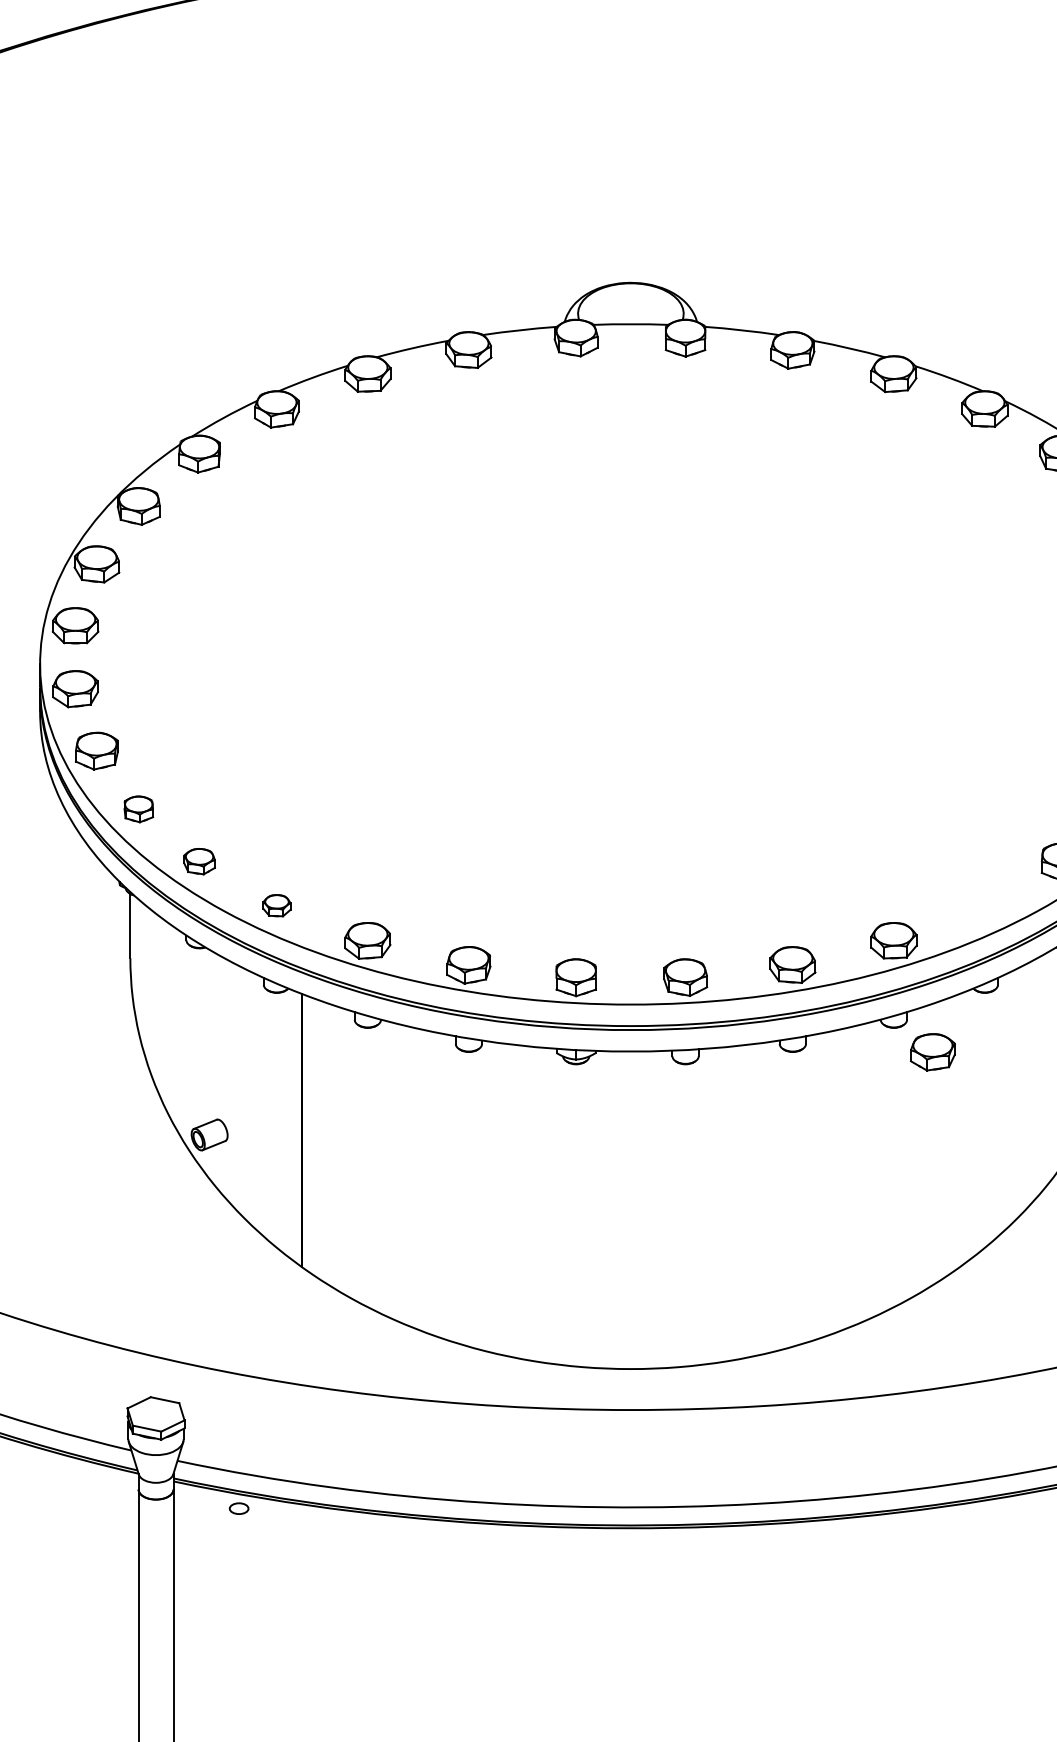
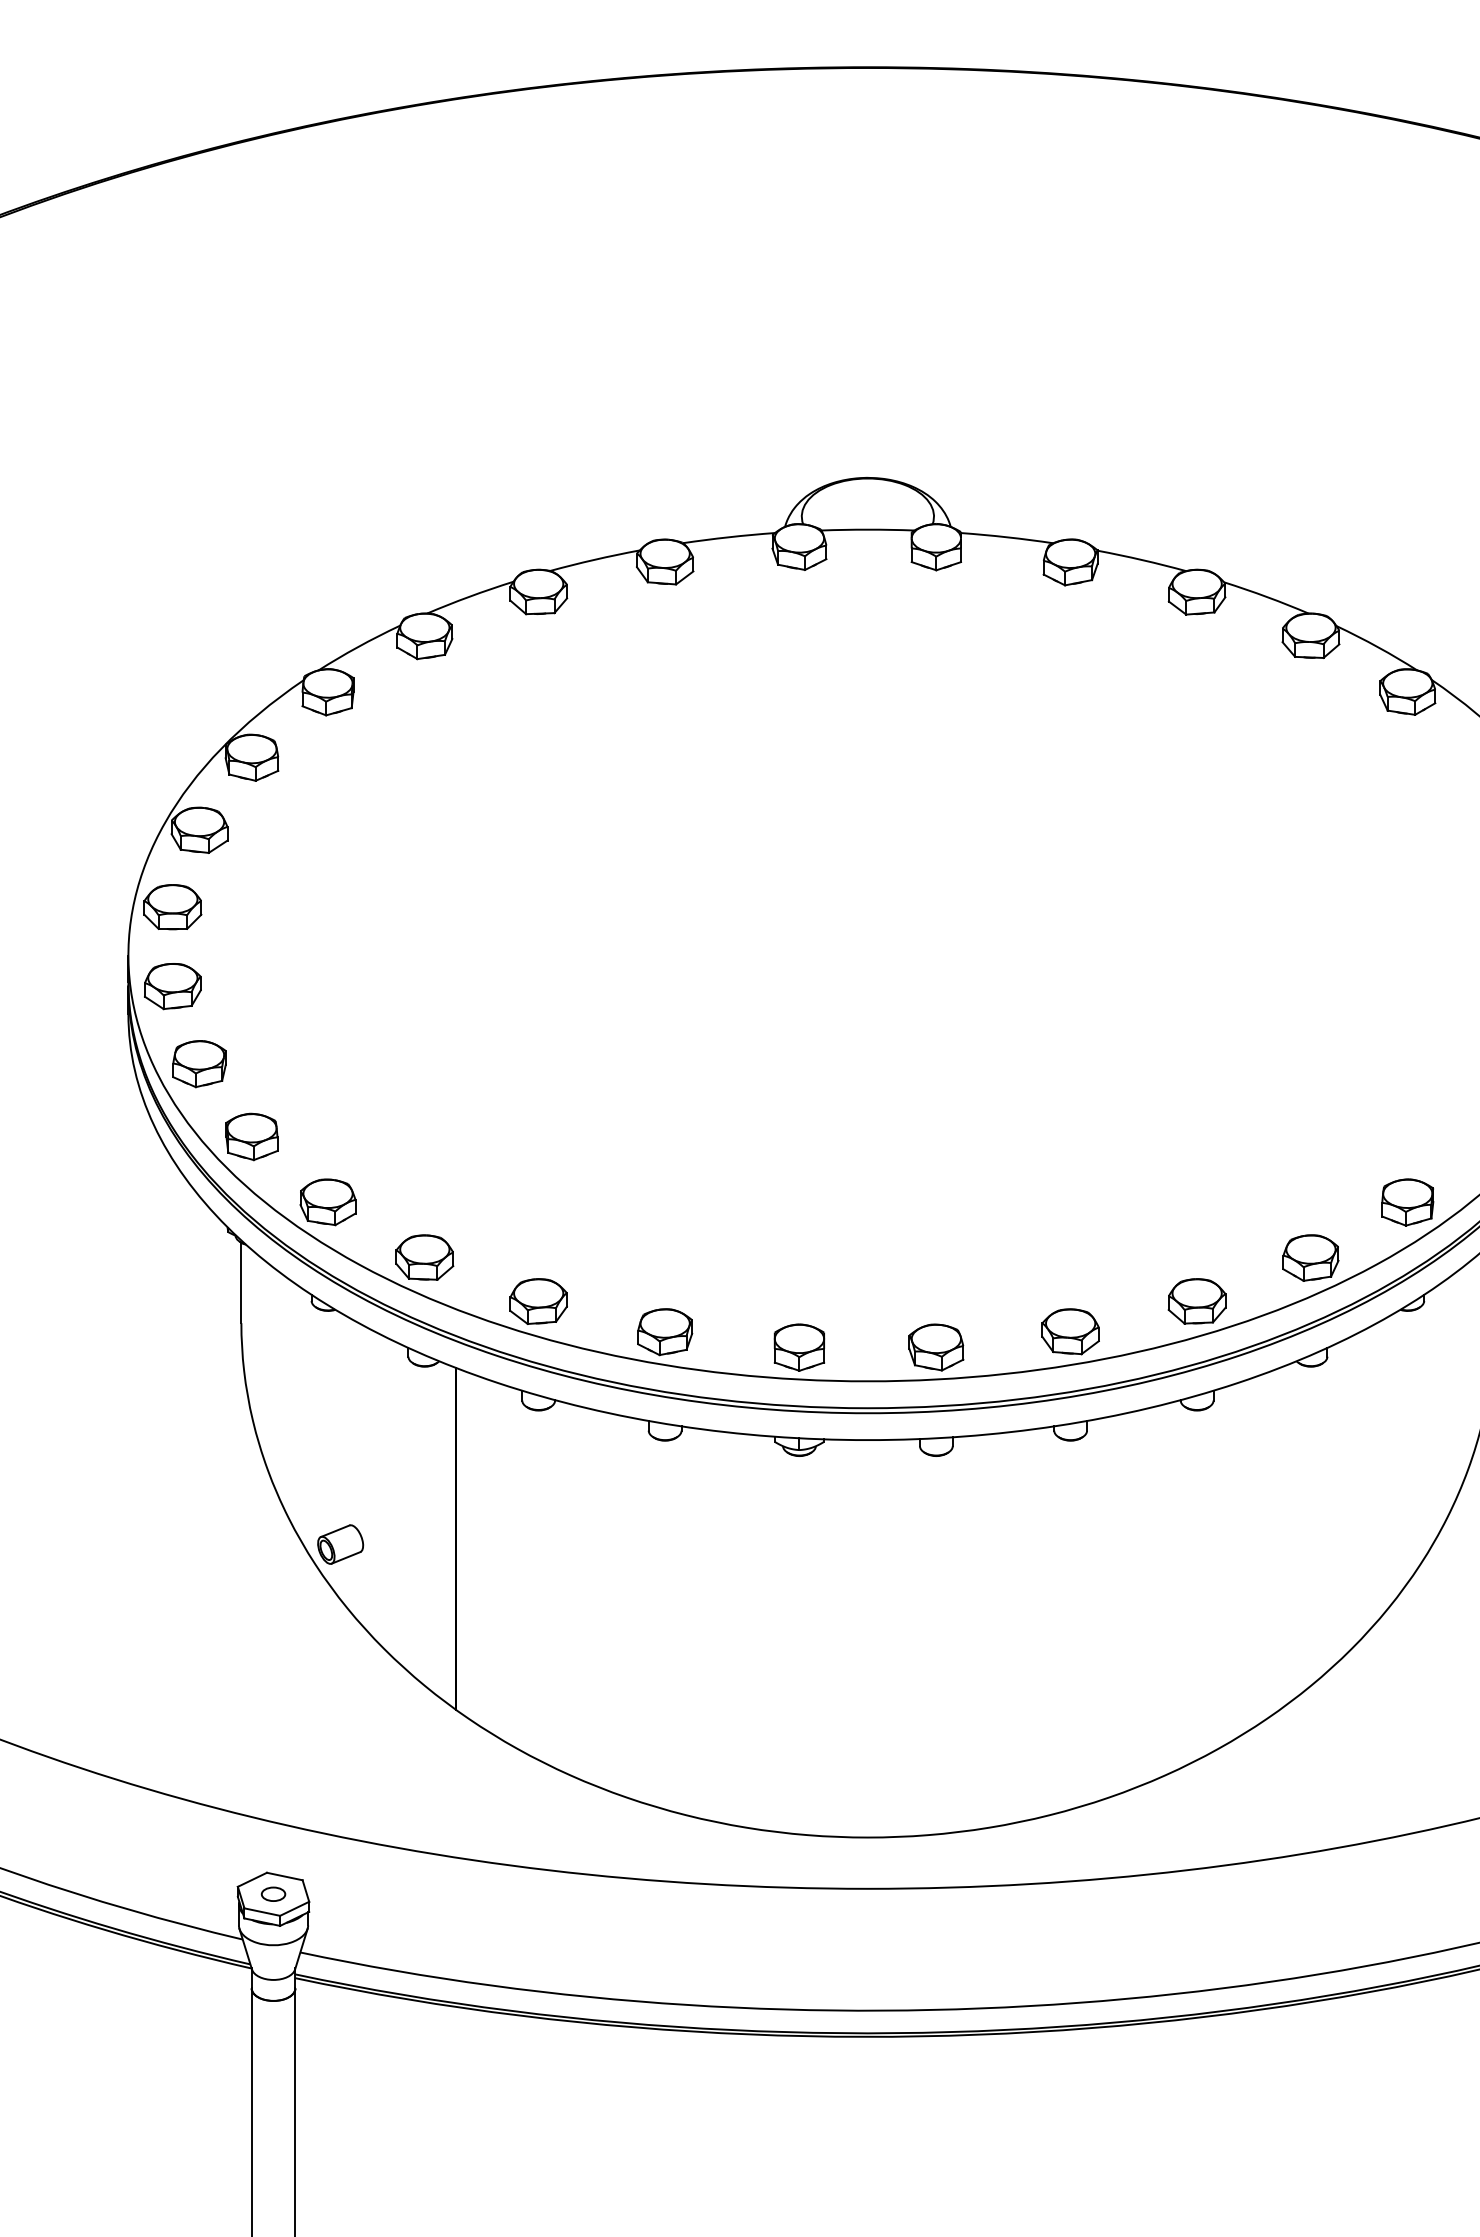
part: (138, 809) -> (251, 1136), size x1.43
part: (199, 861) -> (327, 1202), size x1.43
part: (276, 905) -> (424, 1257), size x1.67
part: (932, 1051) -> (1310, 1257), moved
part: (239, 1508) -> (273, 1893), moved

